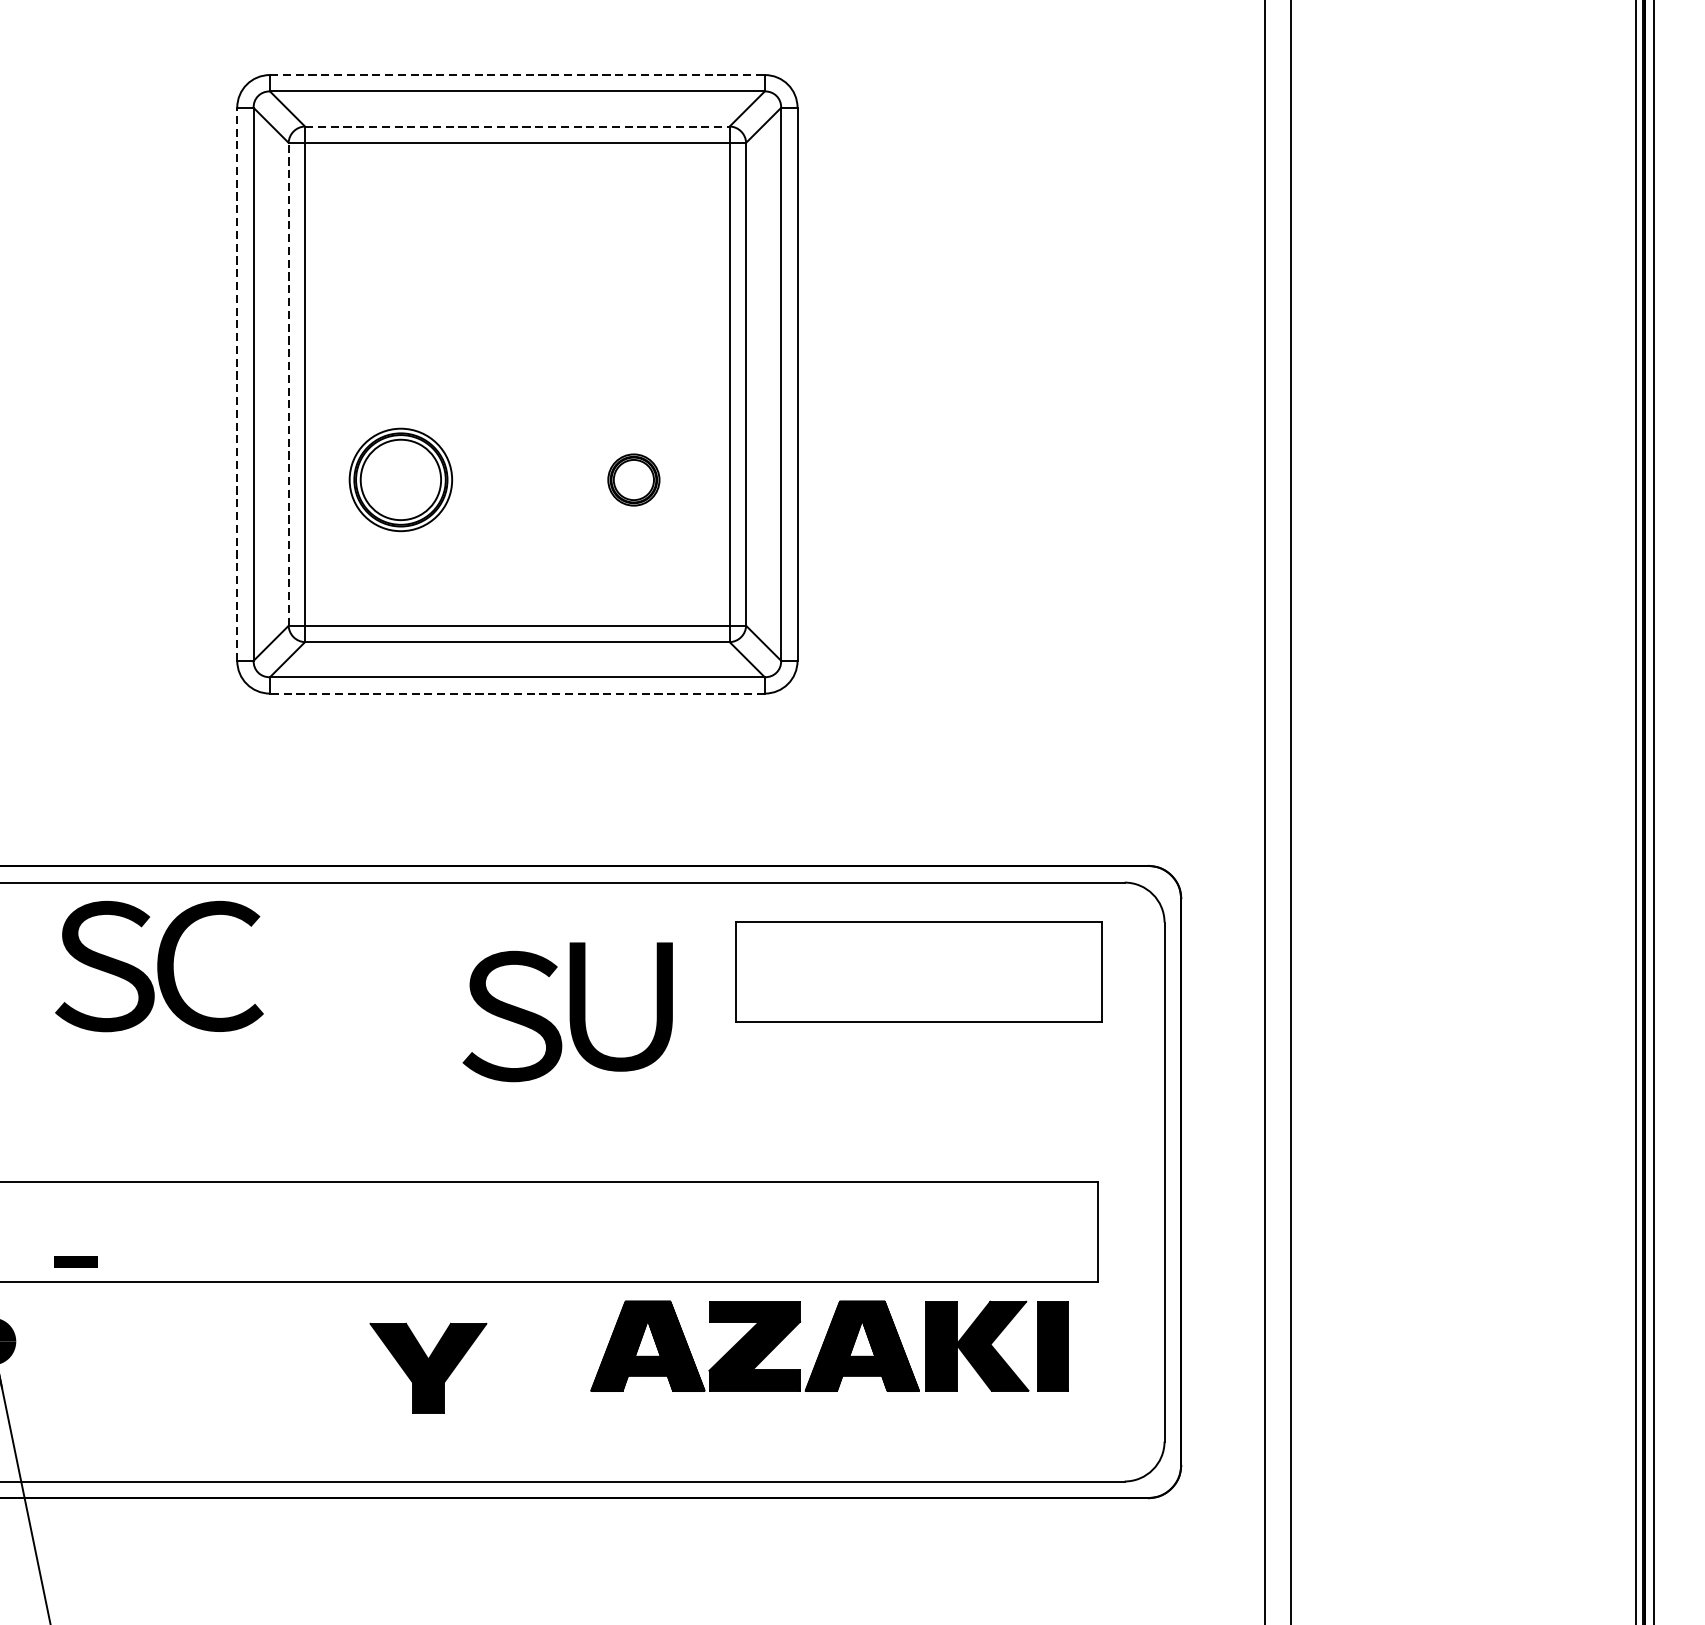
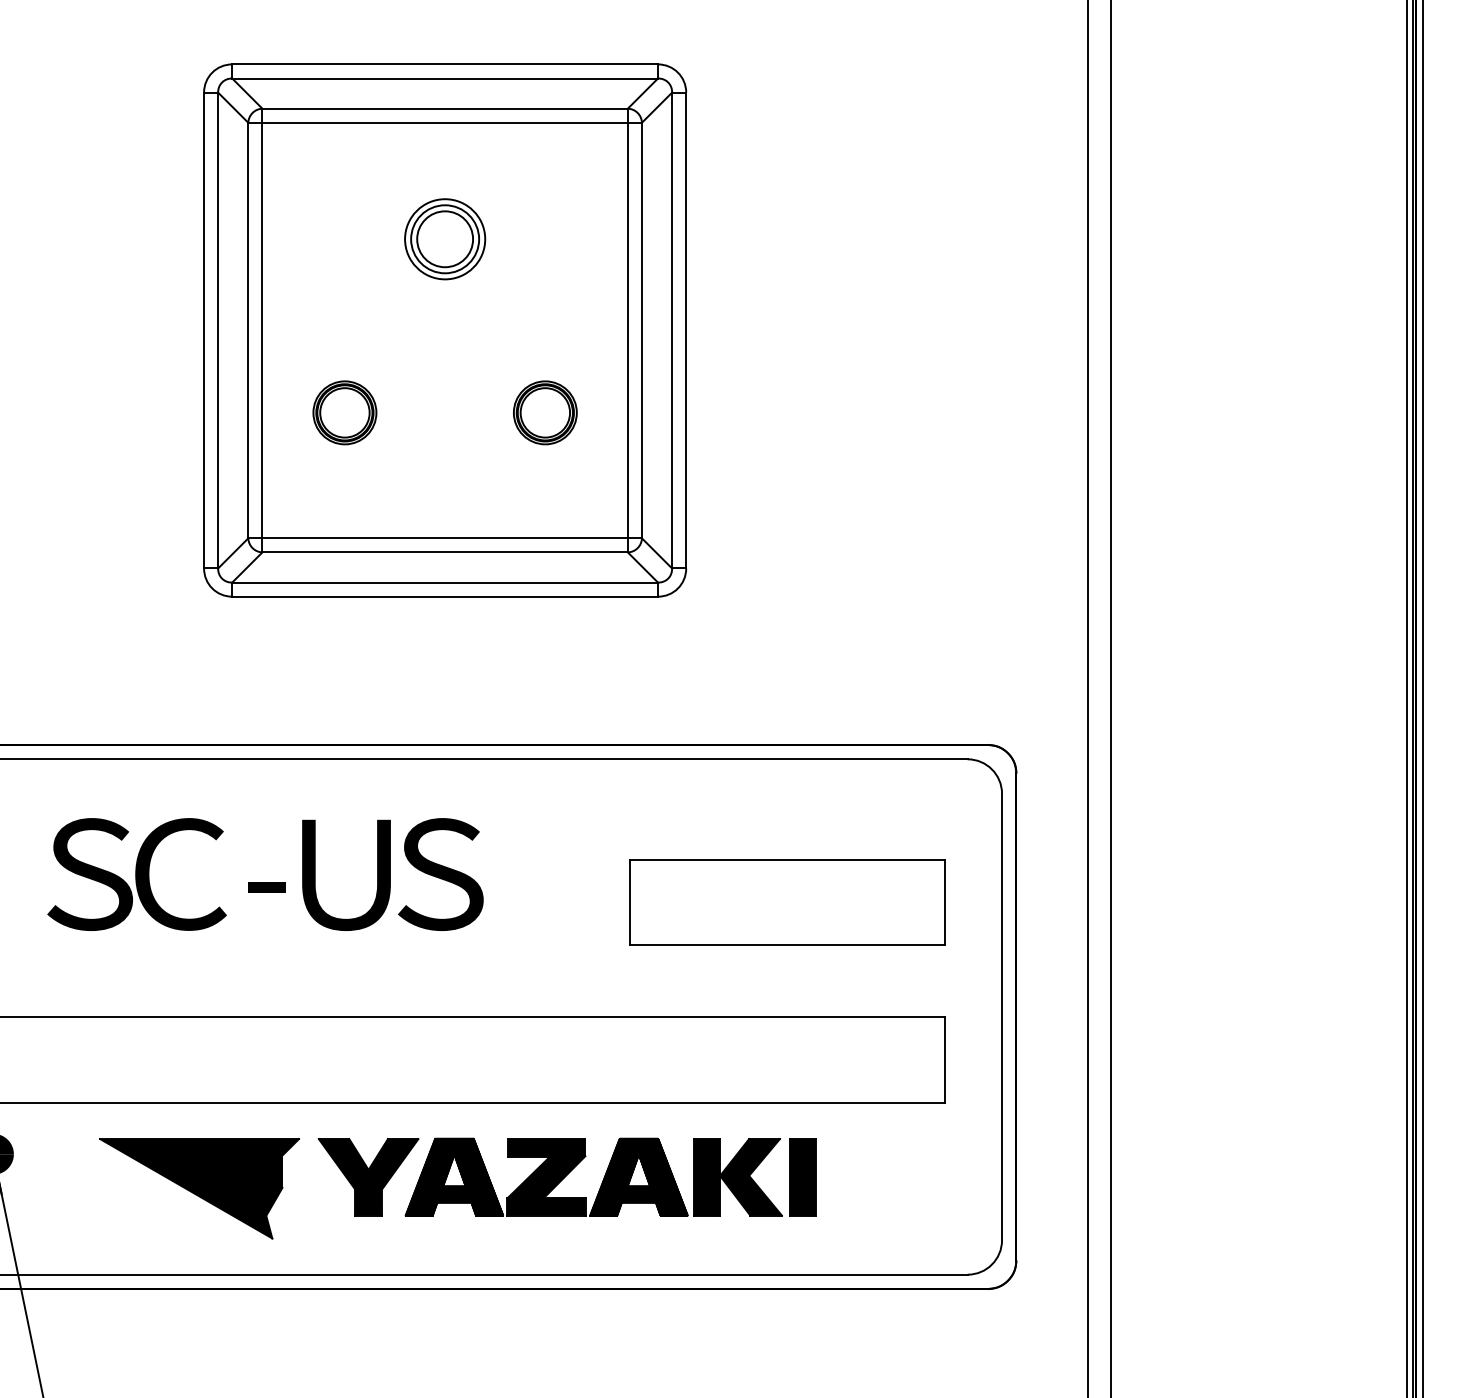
line: (517, 75) -> (445, 64), dashed -> solid
line: (517, 126) -> (445, 108), dashed -> solid
part: (517, 278) -> (445, 239), added
line: (237, 384) -> (204, 330), dashed -> solid
line: (288, 384) -> (248, 330), dashed -> solid
part: (400, 479) -> (344, 412), size x0.71
part: (634, 479) -> (545, 412), size x1.43
line: (517, 693) -> (445, 596), dashed -> solid
text: (158, 966) -> (136, 874), moved
part: (918, 972) -> (787, 902), moved
text: (621, 1005) -> (346, 874), moved
text: (75, 1261) -> (266, 887), moved
part: (829, 1345) -> (610, 1176), moved
part: (231, 1381) -> (199, 1188), added

